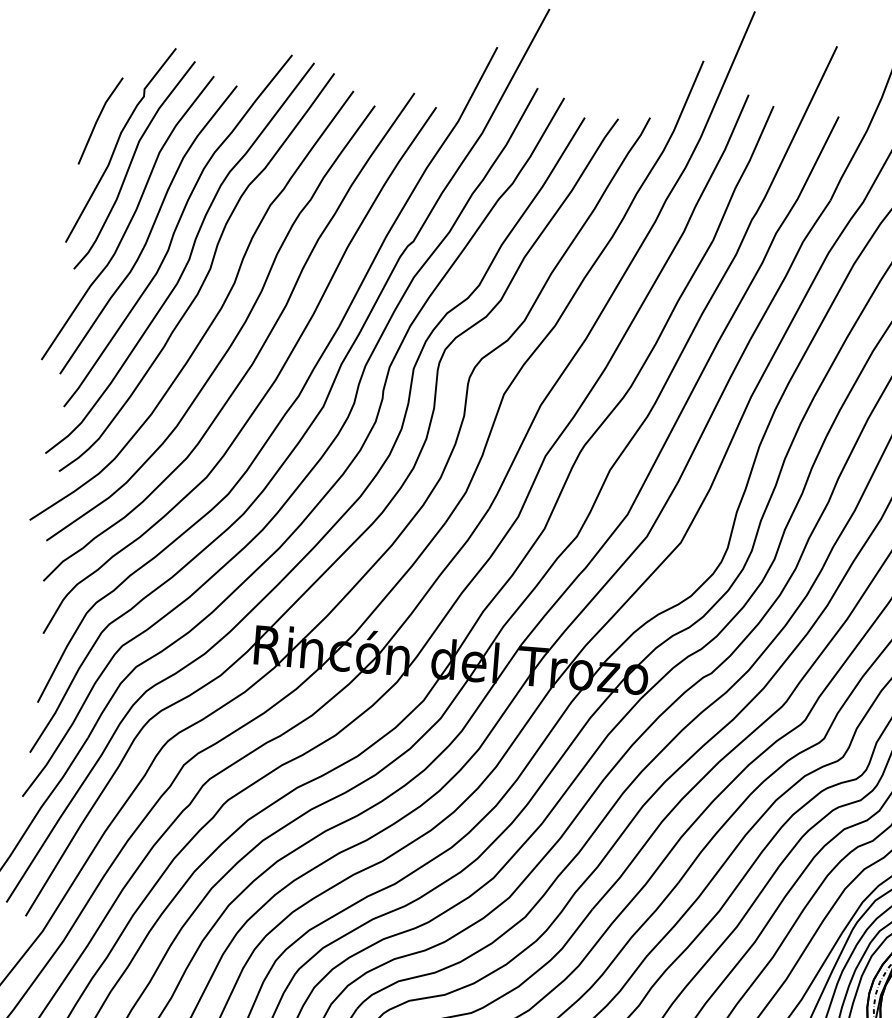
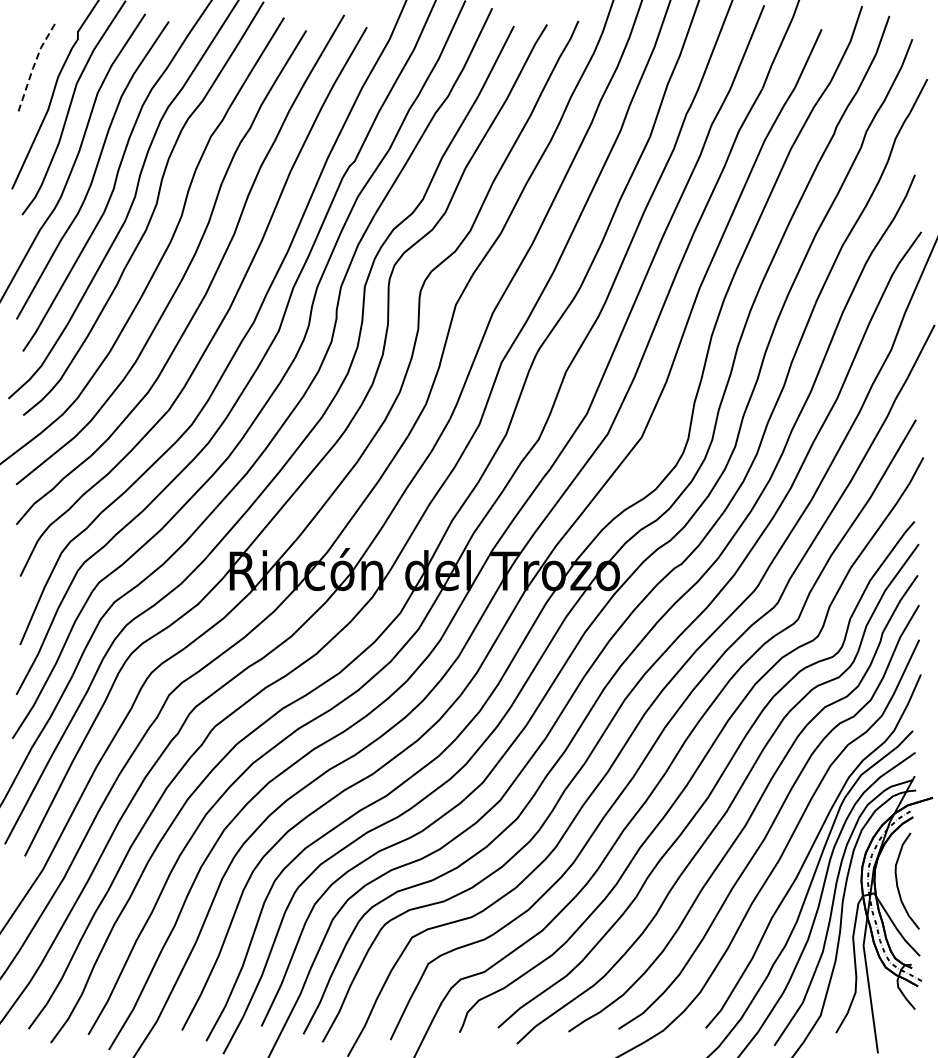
line: (98, 119) -> (34, 65), solid -> dashed

